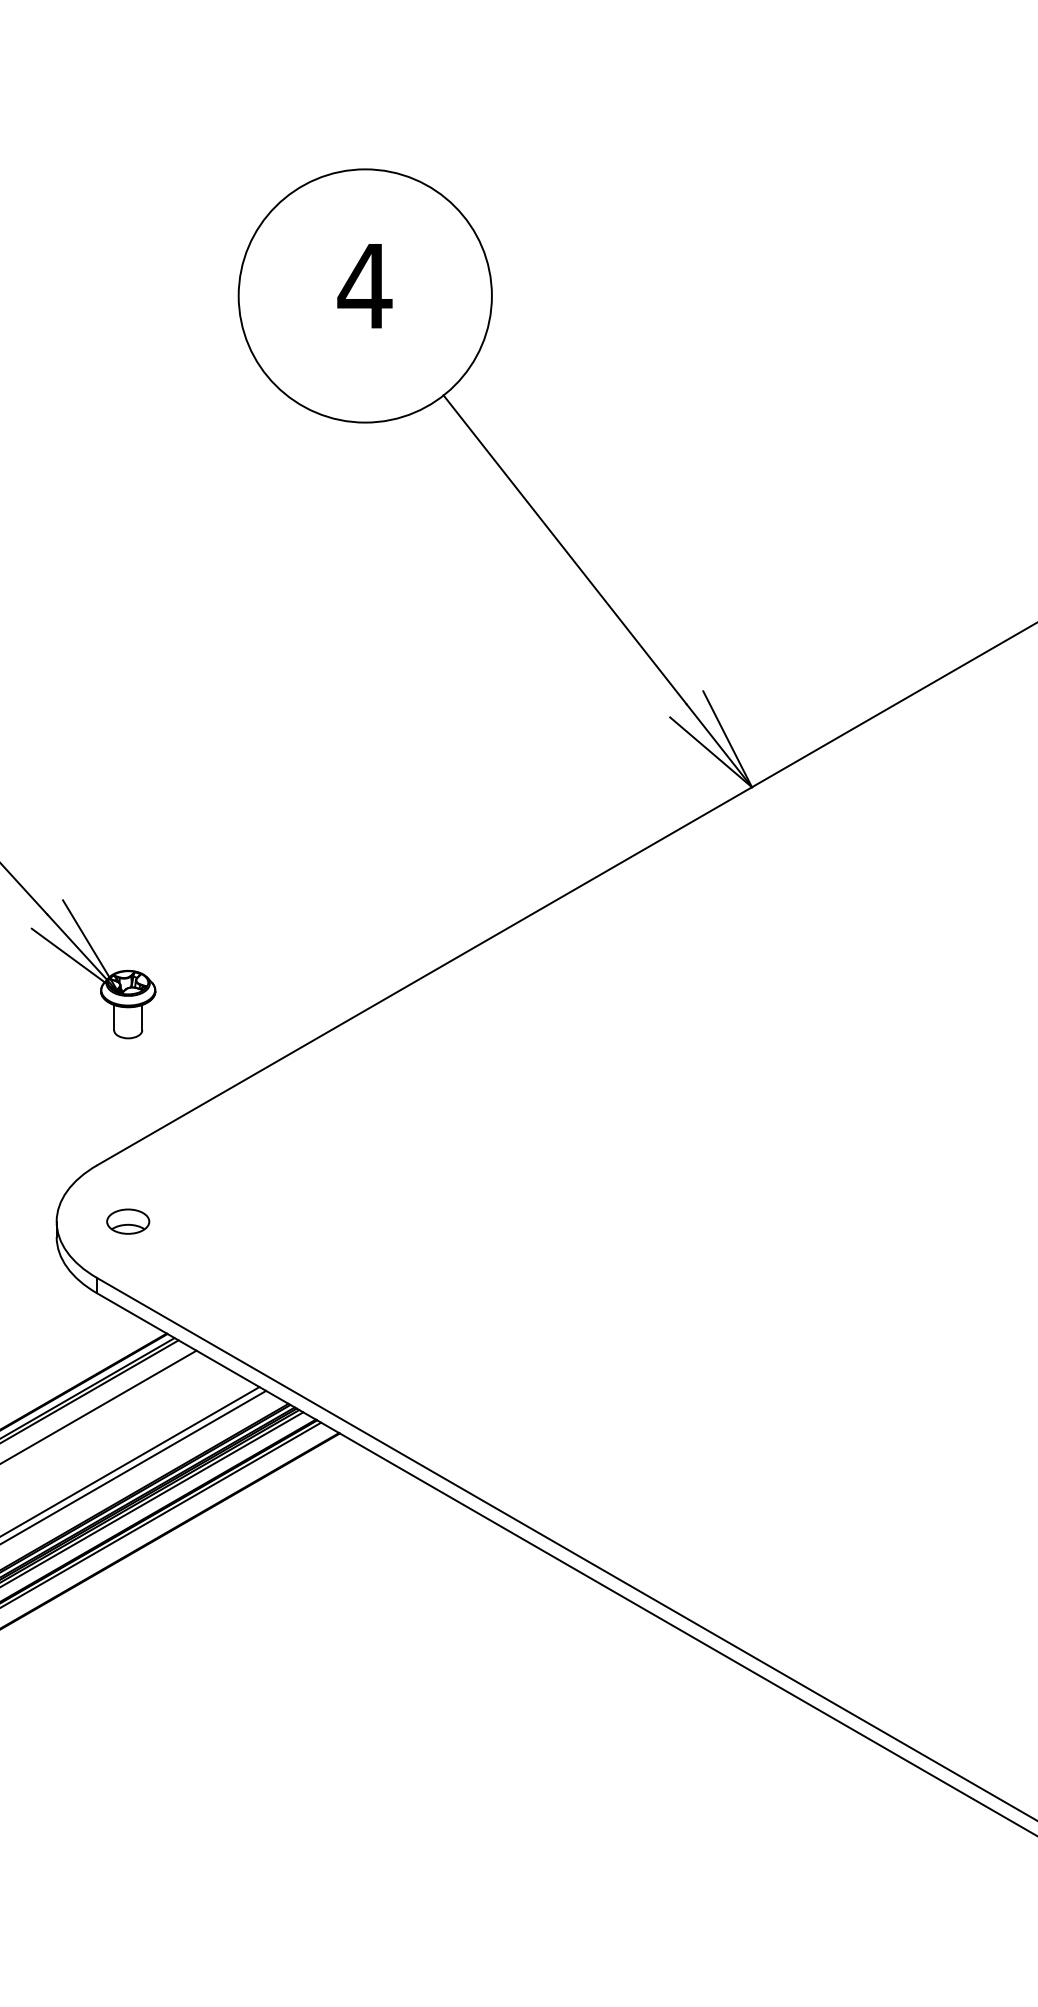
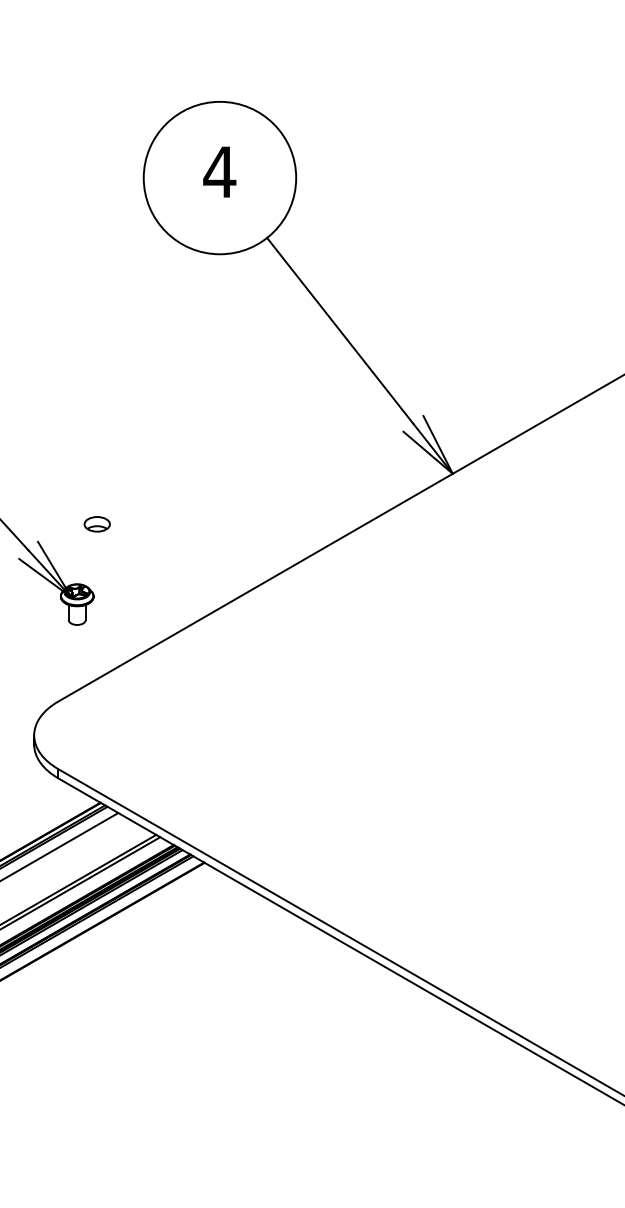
part: (126, 1221) -> (96, 524), moved

